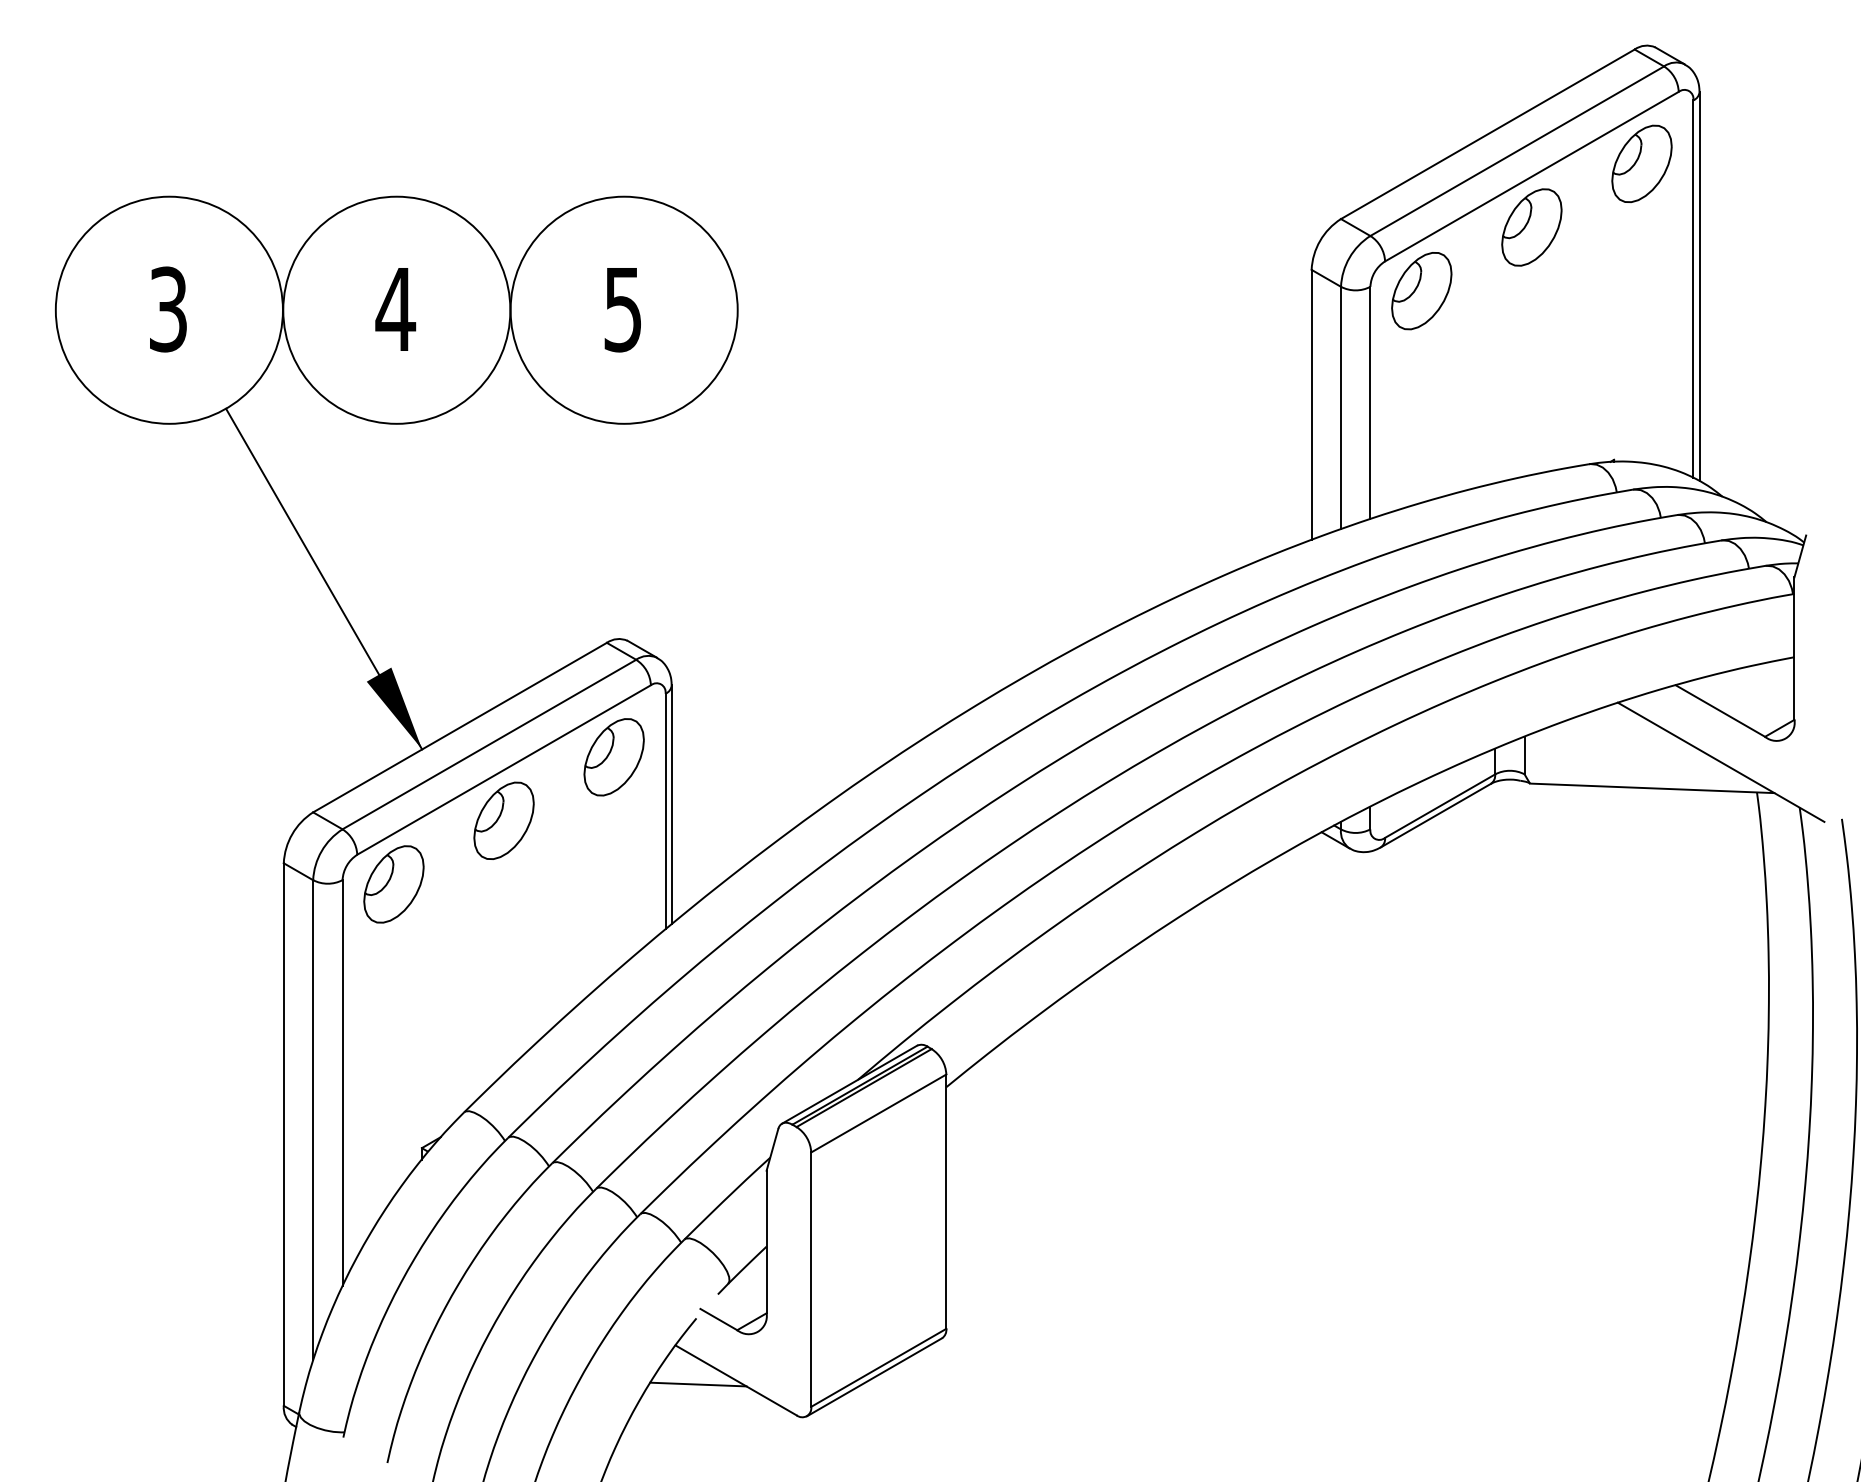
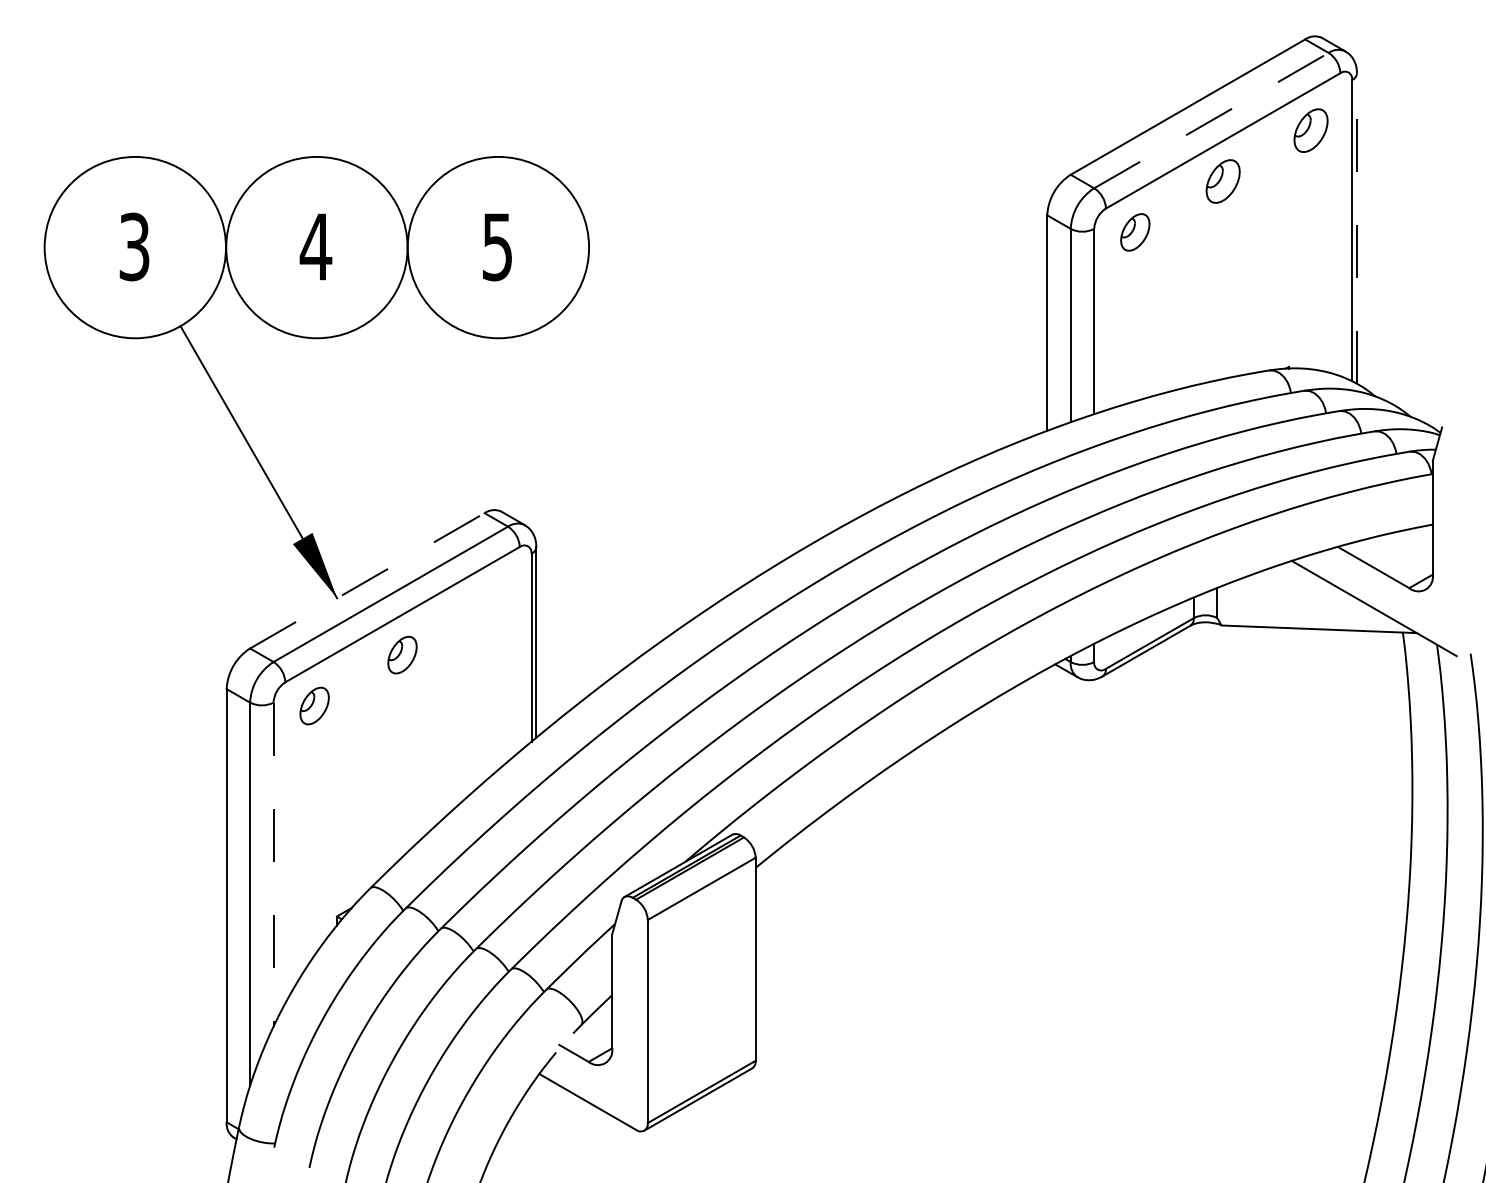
line: (1517, 151) -> (1211, 120), solid -> dashed
part: (1641, 163) -> (1310, 130), size x0.7
part: (1531, 227) -> (1222, 181), size x0.7
line: (1699, 286) -> (1356, 228), solid -> dashed
part: (1421, 291) -> (1135, 232), size x0.6
line: (460, 727) -> (367, 580), solid -> dashed
part: (613, 757) -> (489, 604), removed
part: (503, 820) -> (402, 654), size x0.6
part: (393, 884) -> (314, 706), size x0.6
line: (342, 1083) -> (273, 864), solid -> dashed
line: (698, 1384) -> (557, 1105), removed

